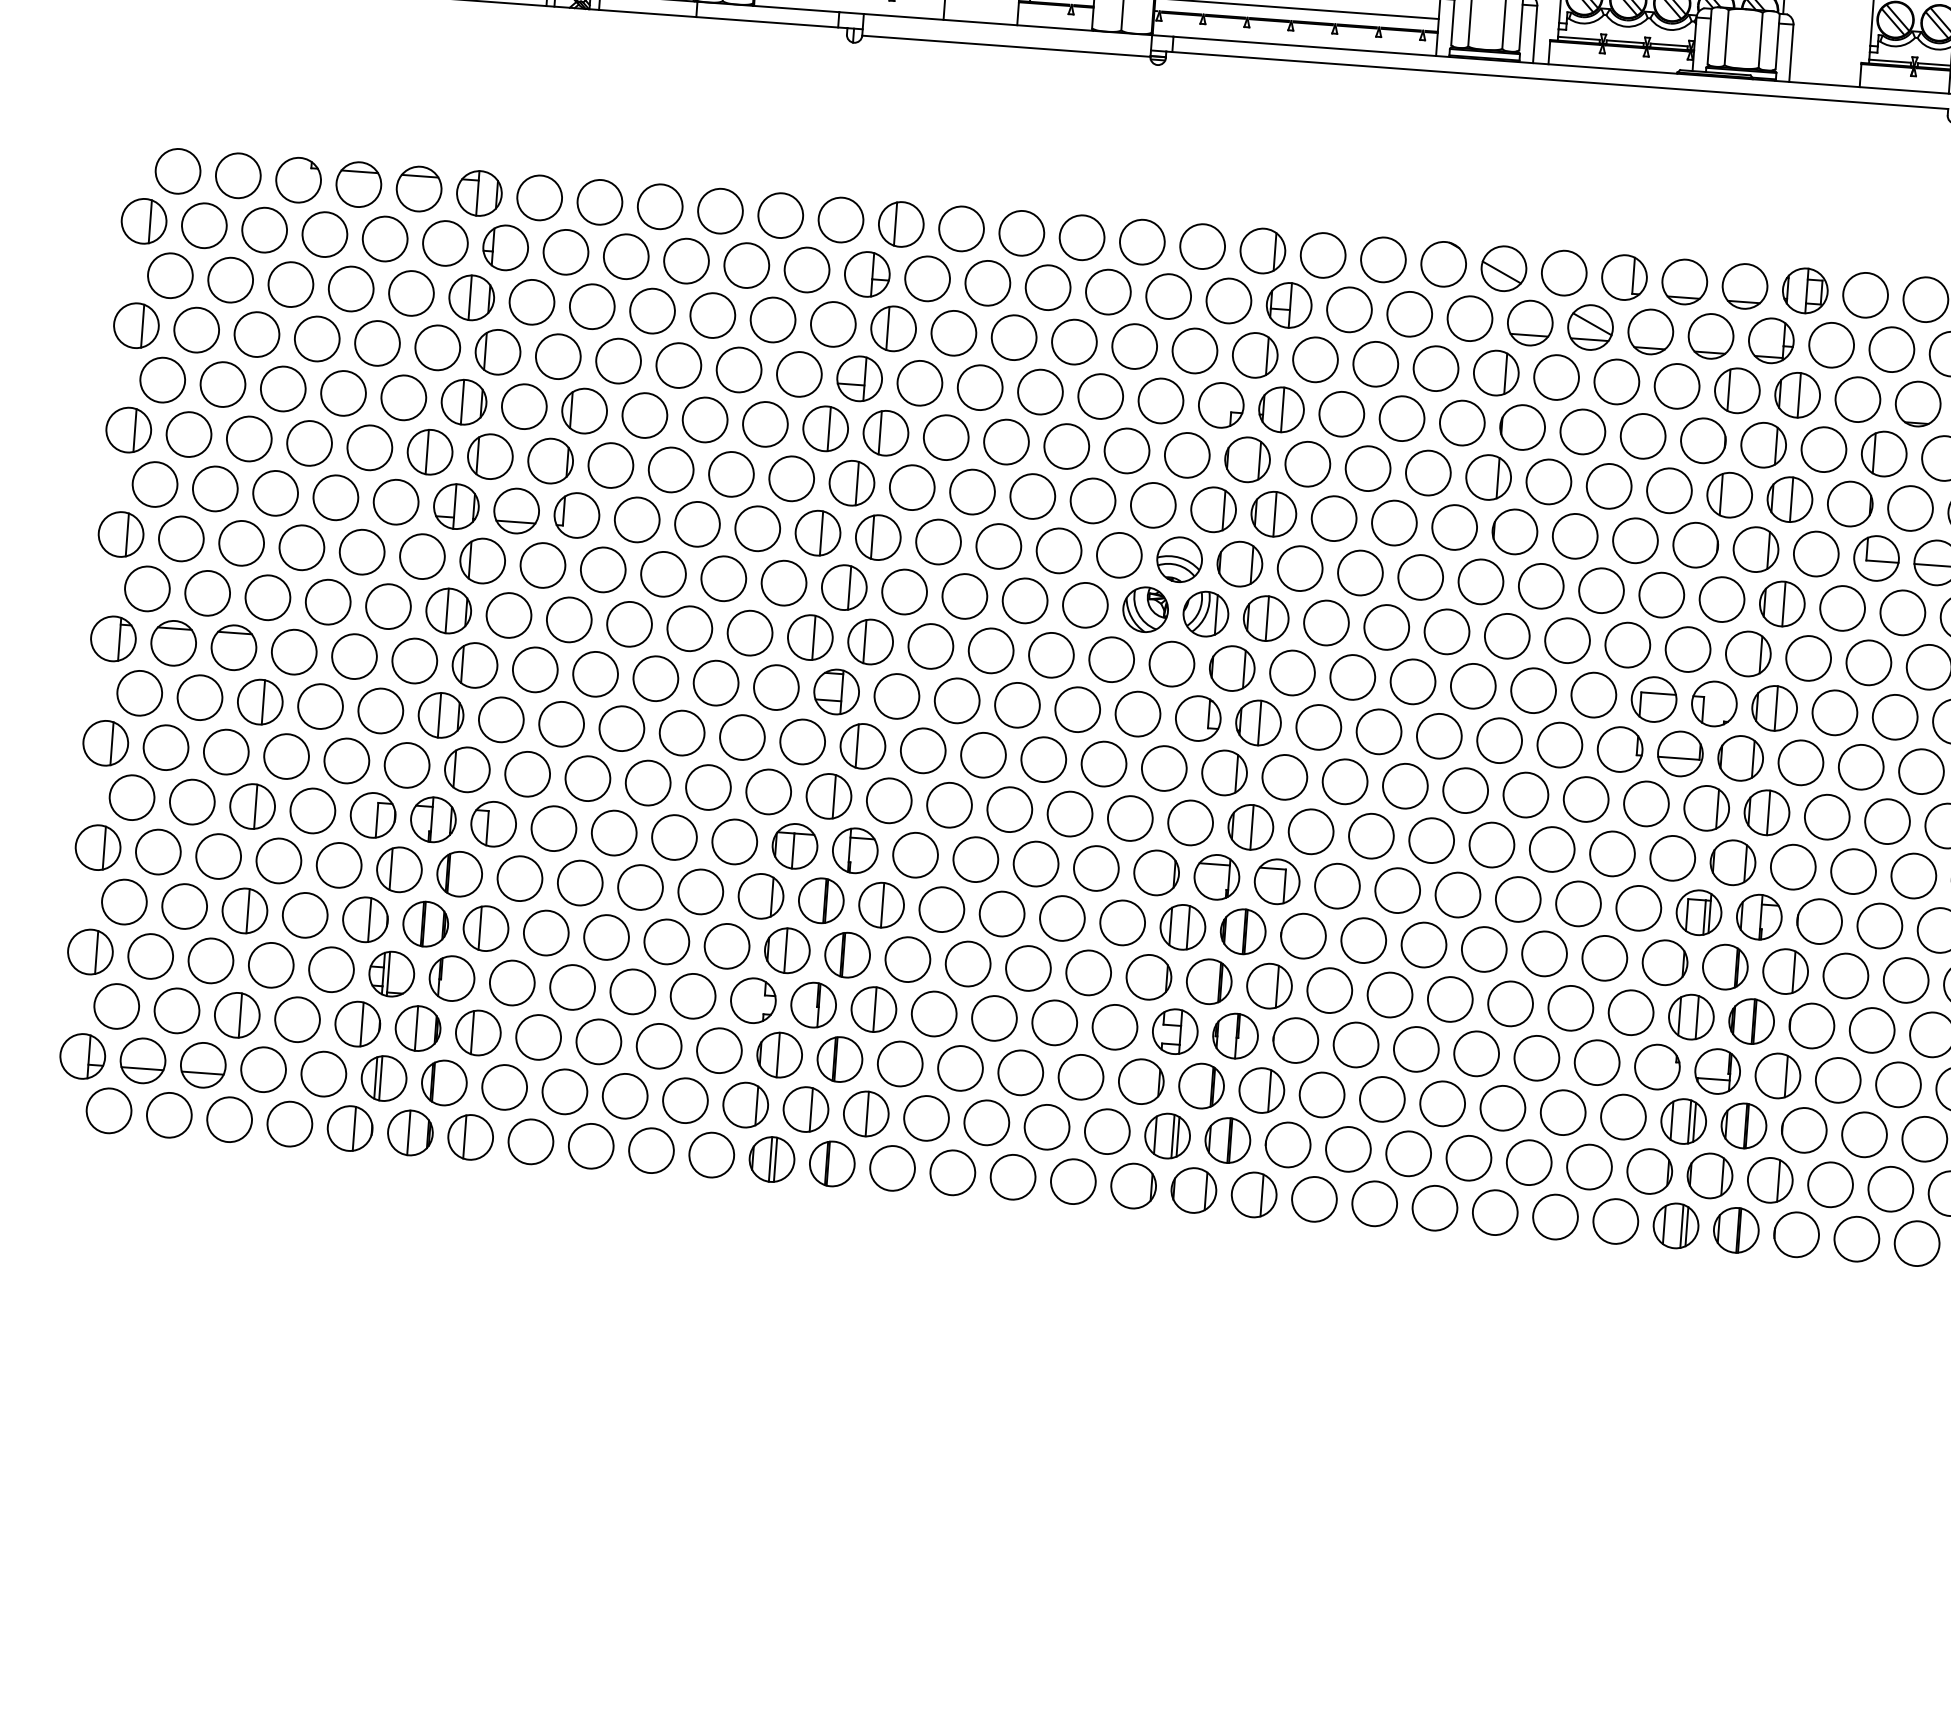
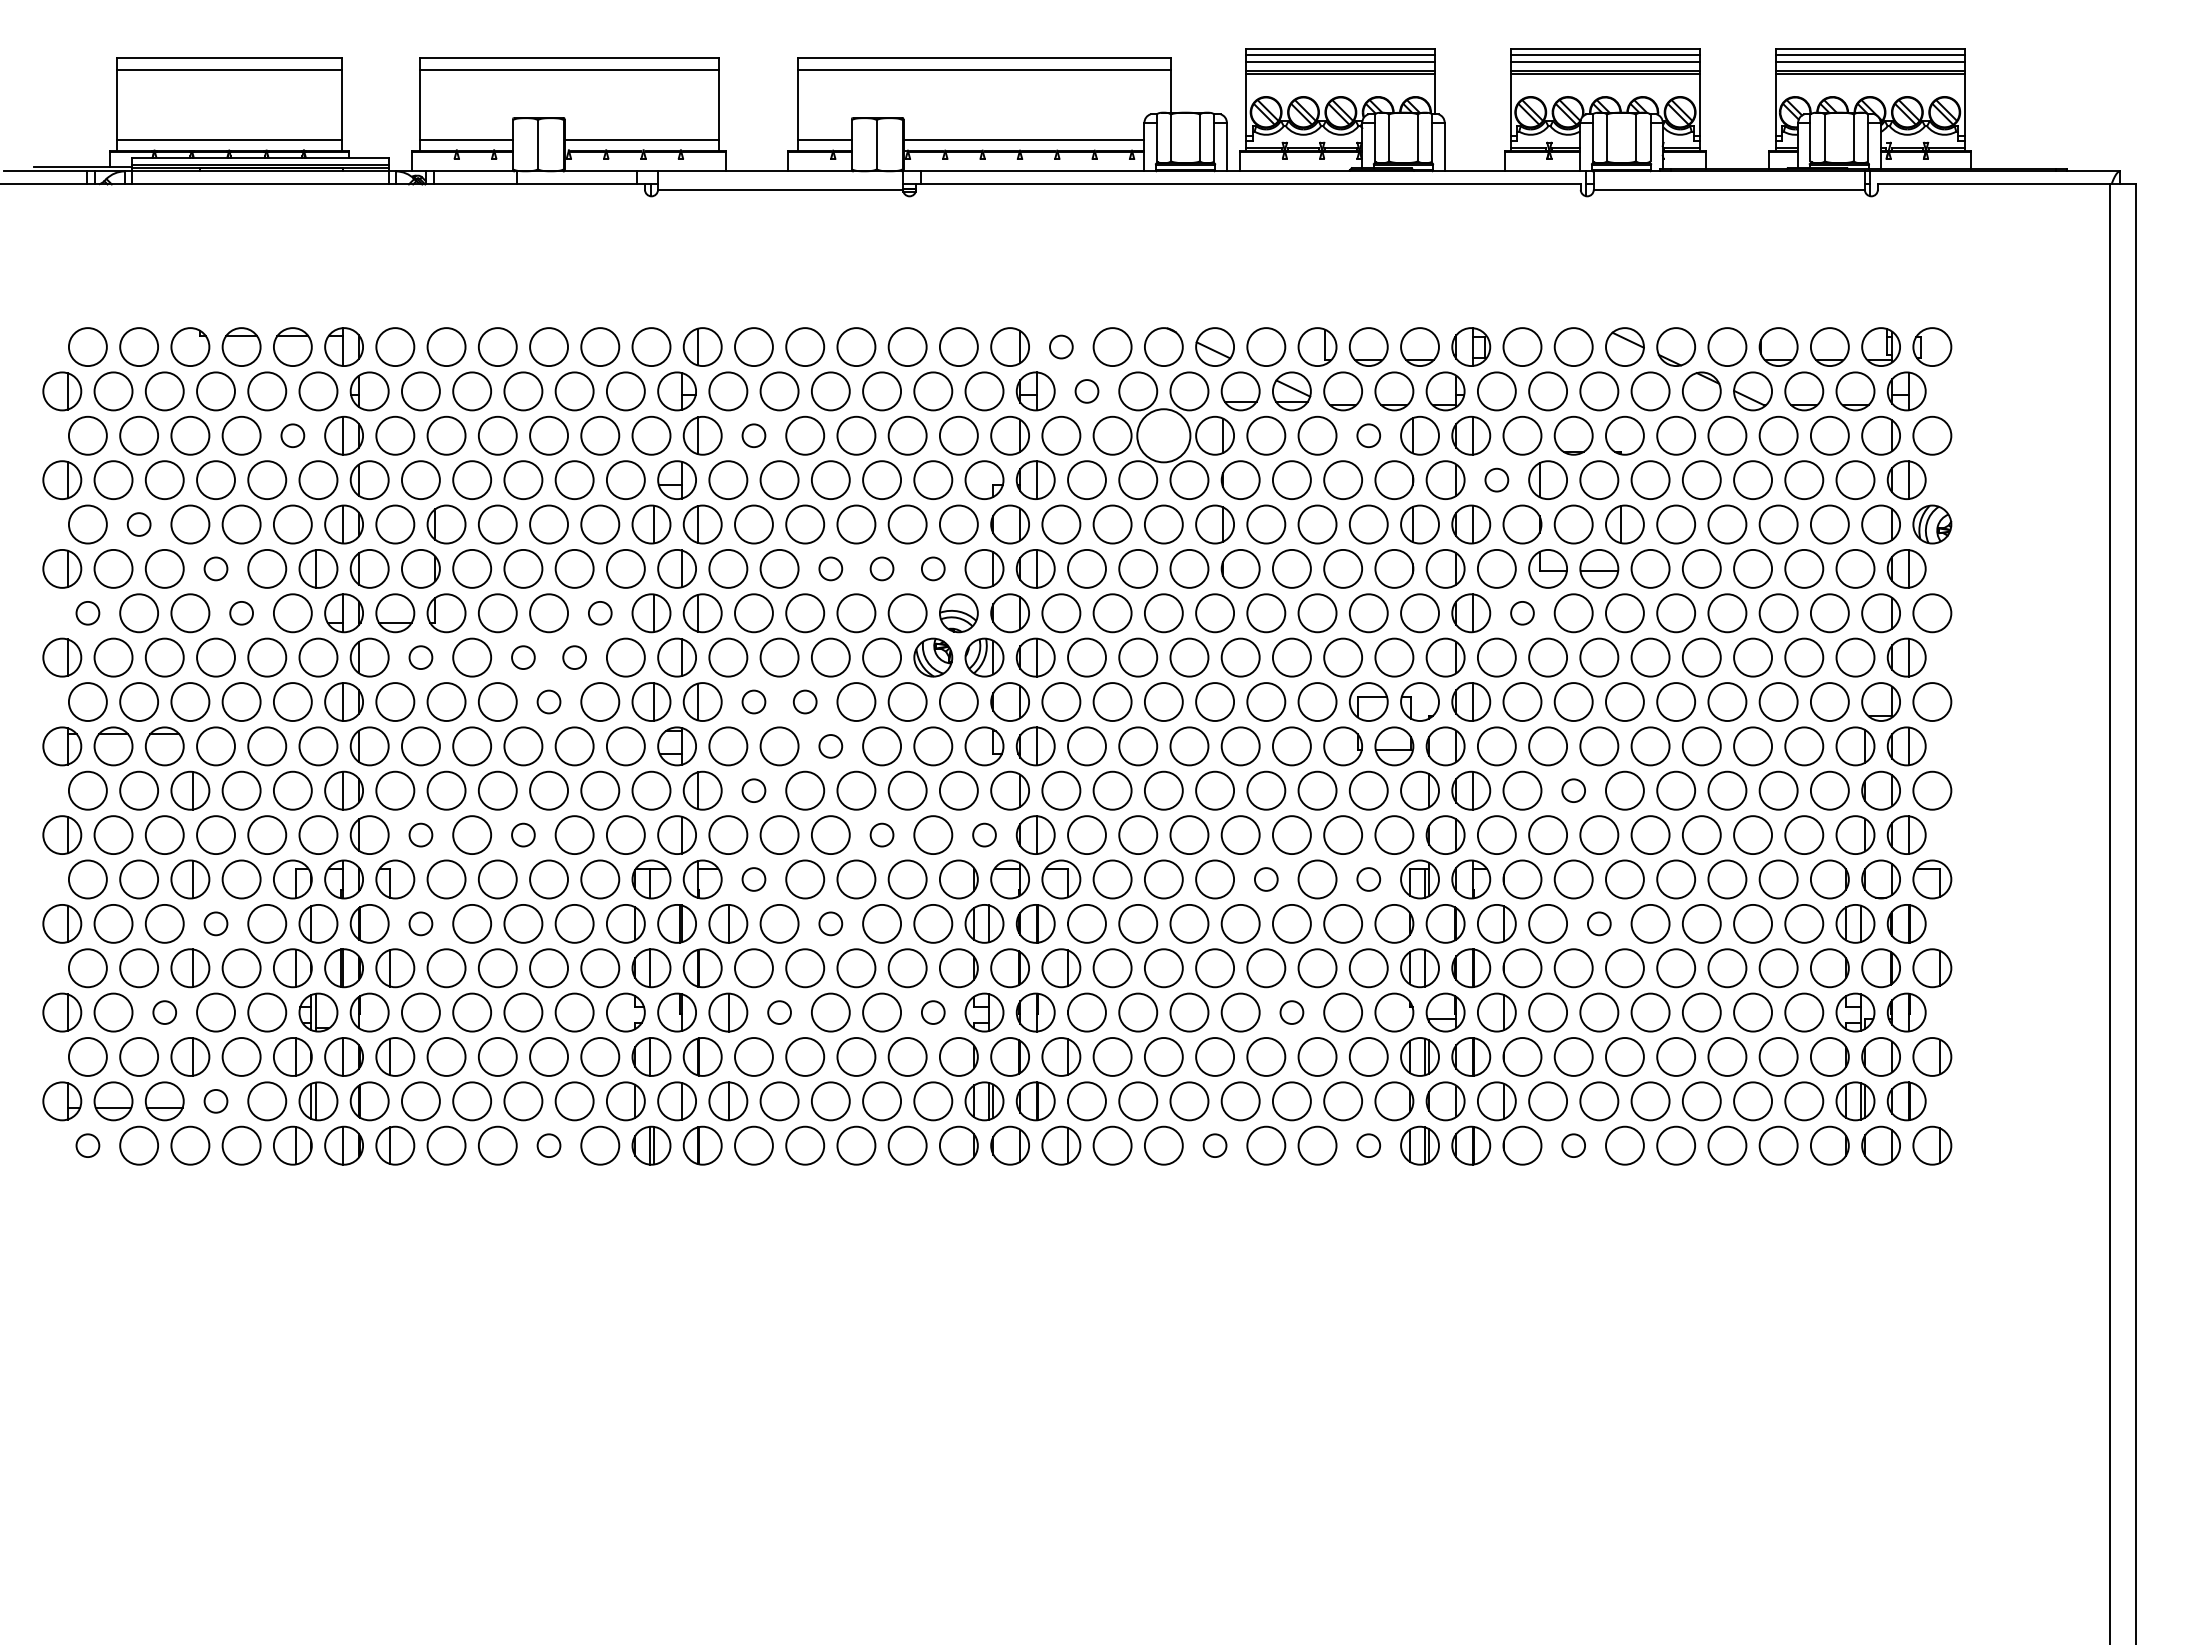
circle: (1323, 255) -> (1061, 347), size x0.6
circle: (411, 293) -> (292, 435), size x0.6
circle: (1348, 309) -> (1086, 391), size x0.6
circle: (953, 332) -> (753, 435), size x0.6
circle: (1435, 368) -> (1163, 435), size x1.4
circle: (223, 384) -> (139, 524), size x0.6
circle: (1676, 386) -> (1368, 435), size x0.6
circle: (309, 442) -> (215, 568), size x0.6
circle: (1823, 450) -> (1496, 480), size x0.6
circle: (154, 484) -> (87, 613), size x0.6
circle: (1032, 496) -> (830, 568), size x0.6
circle: (335, 498) -> (241, 613), size x0.6
circle: (1093, 500) -> (882, 568), size x0.6
circle: (1153, 504) -> (933, 568), size x0.6
circle: (758, 529) -> (600, 613), size x0.6
circle: (542, 565) -> (420, 657), size x0.6
circle: (663, 574) -> (523, 657), size x0.6
circle: (723, 578) -> (574, 657), size x0.6
circle: (1842, 608) -> (1522, 613), size x0.6
circle: (690, 629) -> (549, 702), size x0.6
circle: (930, 646) -> (753, 702), size x0.6
circle: (991, 651) -> (805, 702), size x0.6
circle: (1017, 705) -> (830, 746), size x0.6
circle: (922, 750) -> (753, 790), size x0.6
circle: (527, 774) -> (420, 835), size x0.6
circle: (648, 783) -> (523, 835), size x0.6
circle: (1070, 814) -> (882, 835), size x0.6
circle: (1887, 821) -> (1573, 790), size x0.6
circle: (1190, 823) -> (984, 835), size x0.6
circle: (915, 855) -> (753, 879), size x0.6
circle: (278, 860) -> (215, 923), size x0.6
circle: (519, 878) -> (420, 923), size x0.6
circle: (1518, 899) -> (1266, 879), size x0.6
circle: (1638, 908) -> (1368, 879), size x0.6
circle: (1001, 913) -> (830, 923), size x0.6
circle: (210, 960) -> (164, 1012), size x0.6
circle: (1906, 980) -> (1599, 923), size x0.6
circle: (934, 1013) -> (779, 1012), size x0.6
circle: (1115, 1027) -> (933, 1012), size x0.6
circle: (1536, 1058) -> (1291, 1012), size x0.6
circle: (262, 1069) -> (215, 1101), size x0.6
circle: (108, 1110) -> (87, 1145), size x0.6
circle: (652, 1150) -> (549, 1145), size x0.6
circle: (1435, 1208) -> (1215, 1145), size x0.6
circle: (1615, 1221) -> (1368, 1145), size x0.6
circle: (1856, 1238) -> (1573, 1145), size x0.6

